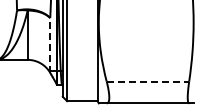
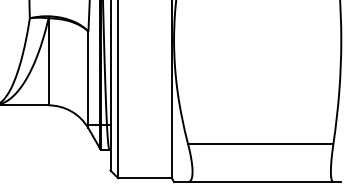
line: (50, 45) -> (88, 80), dashed -> solid
line: (148, 81) -> (261, 143), dashed -> solid

